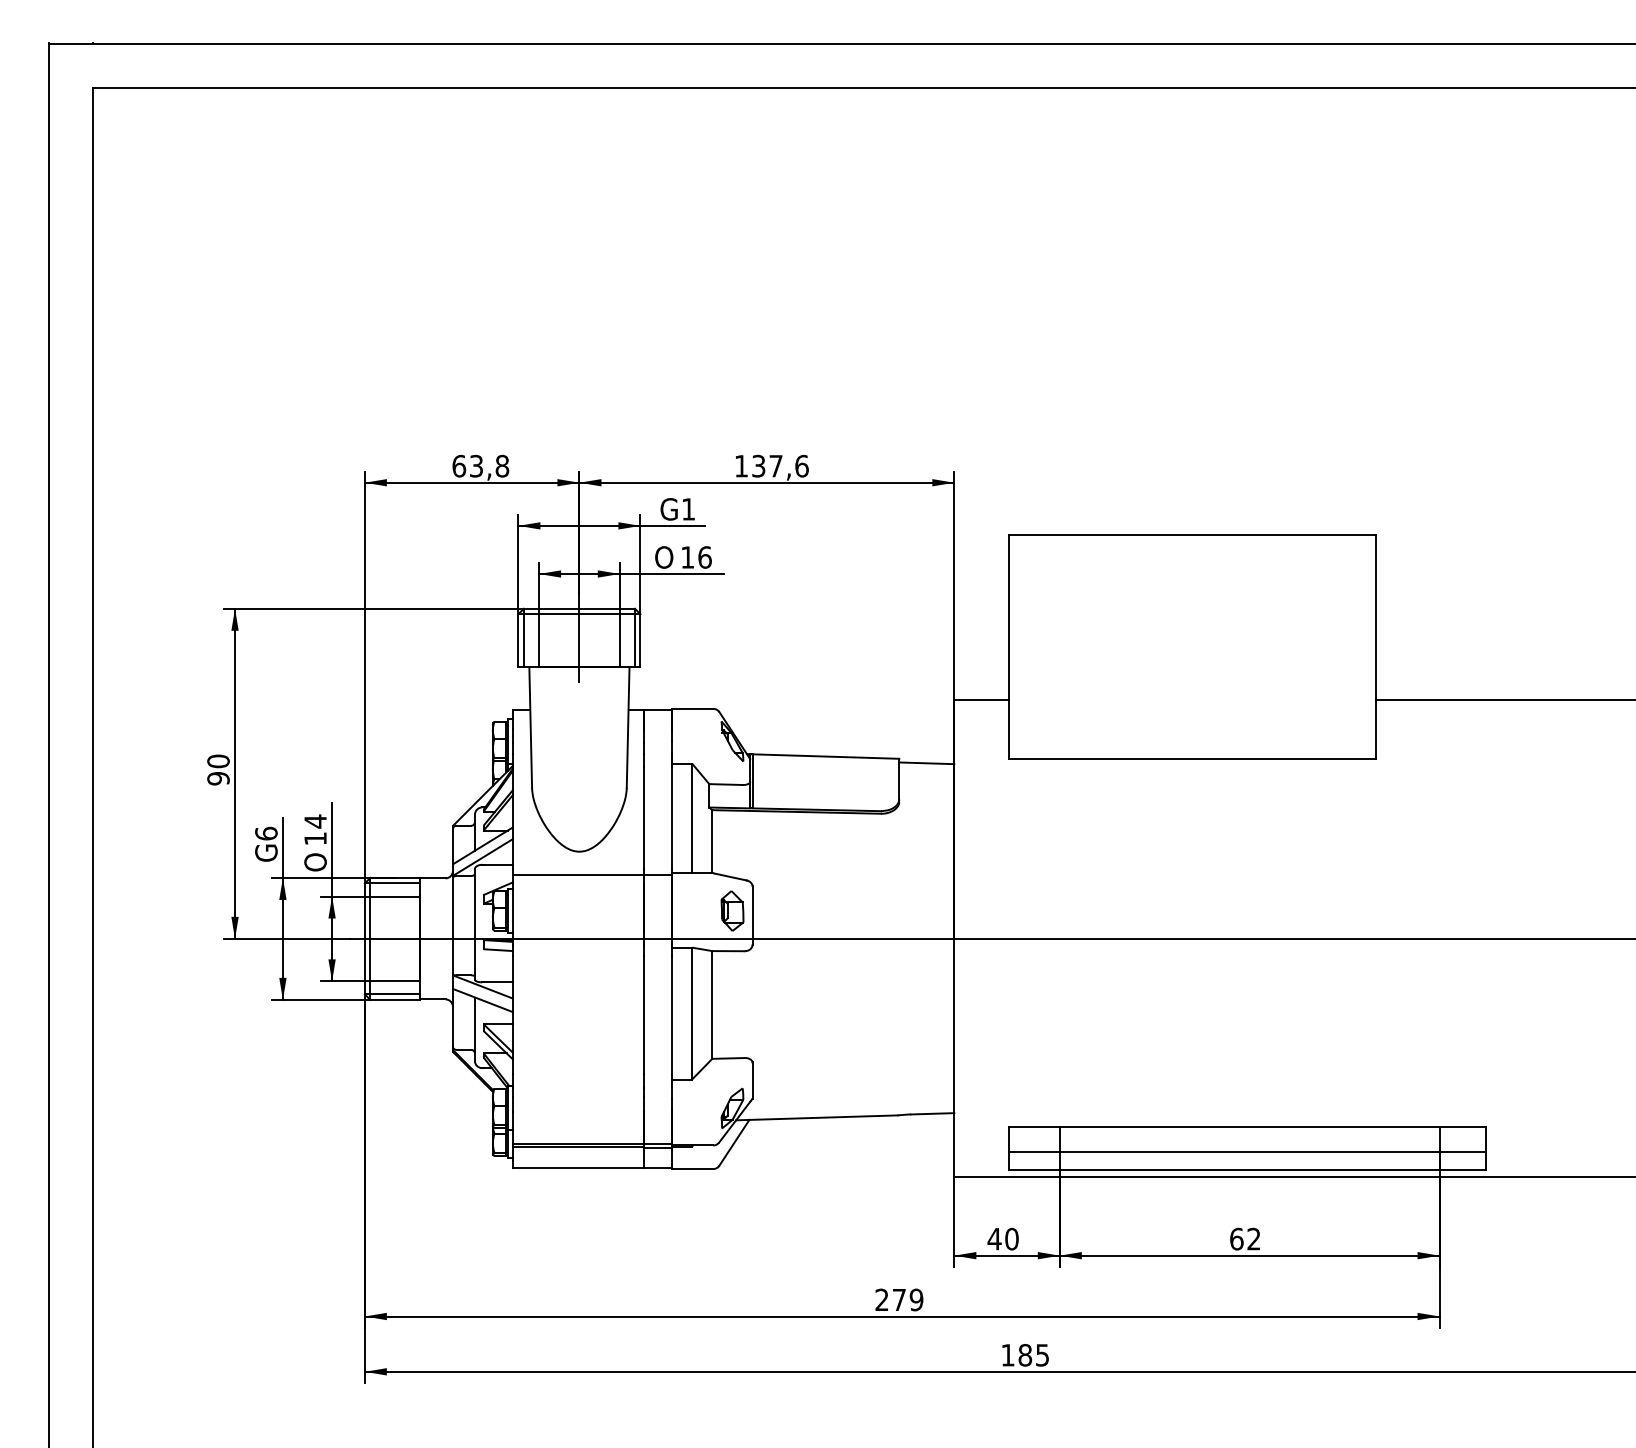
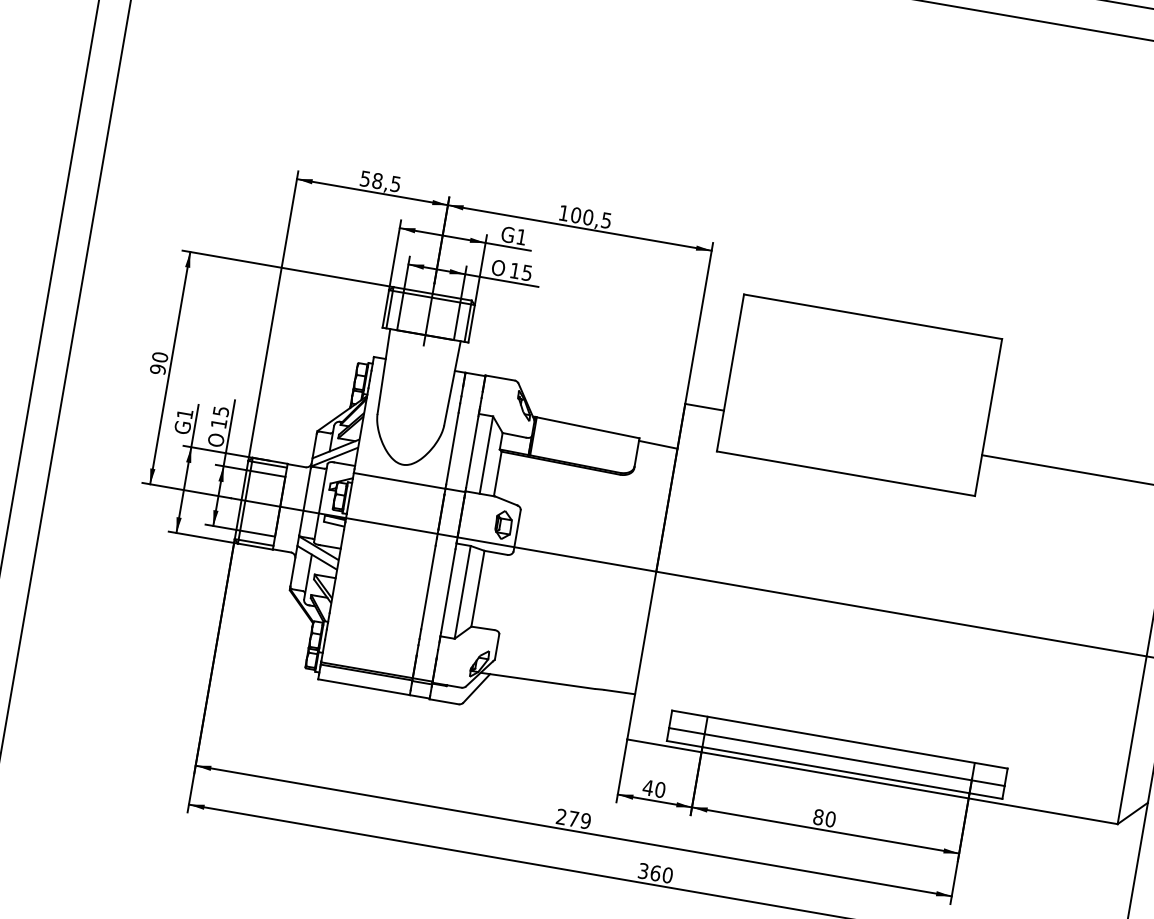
text: (480, 465) -> (380, 181), 63,8 -> 58,5
text: (780, 465) -> (591, 217), 137,6 -> 100,5
text: (704, 557) -> (526, 272), 16 -> 15
text: (315, 821) -> (221, 411), 14 -> 15
text: (266, 833) -> (185, 413), G6 -> G1
text: (1245, 1238) -> (824, 817), 62 -> 80
text: (1025, 1355) -> (655, 873), 185 -> 360

